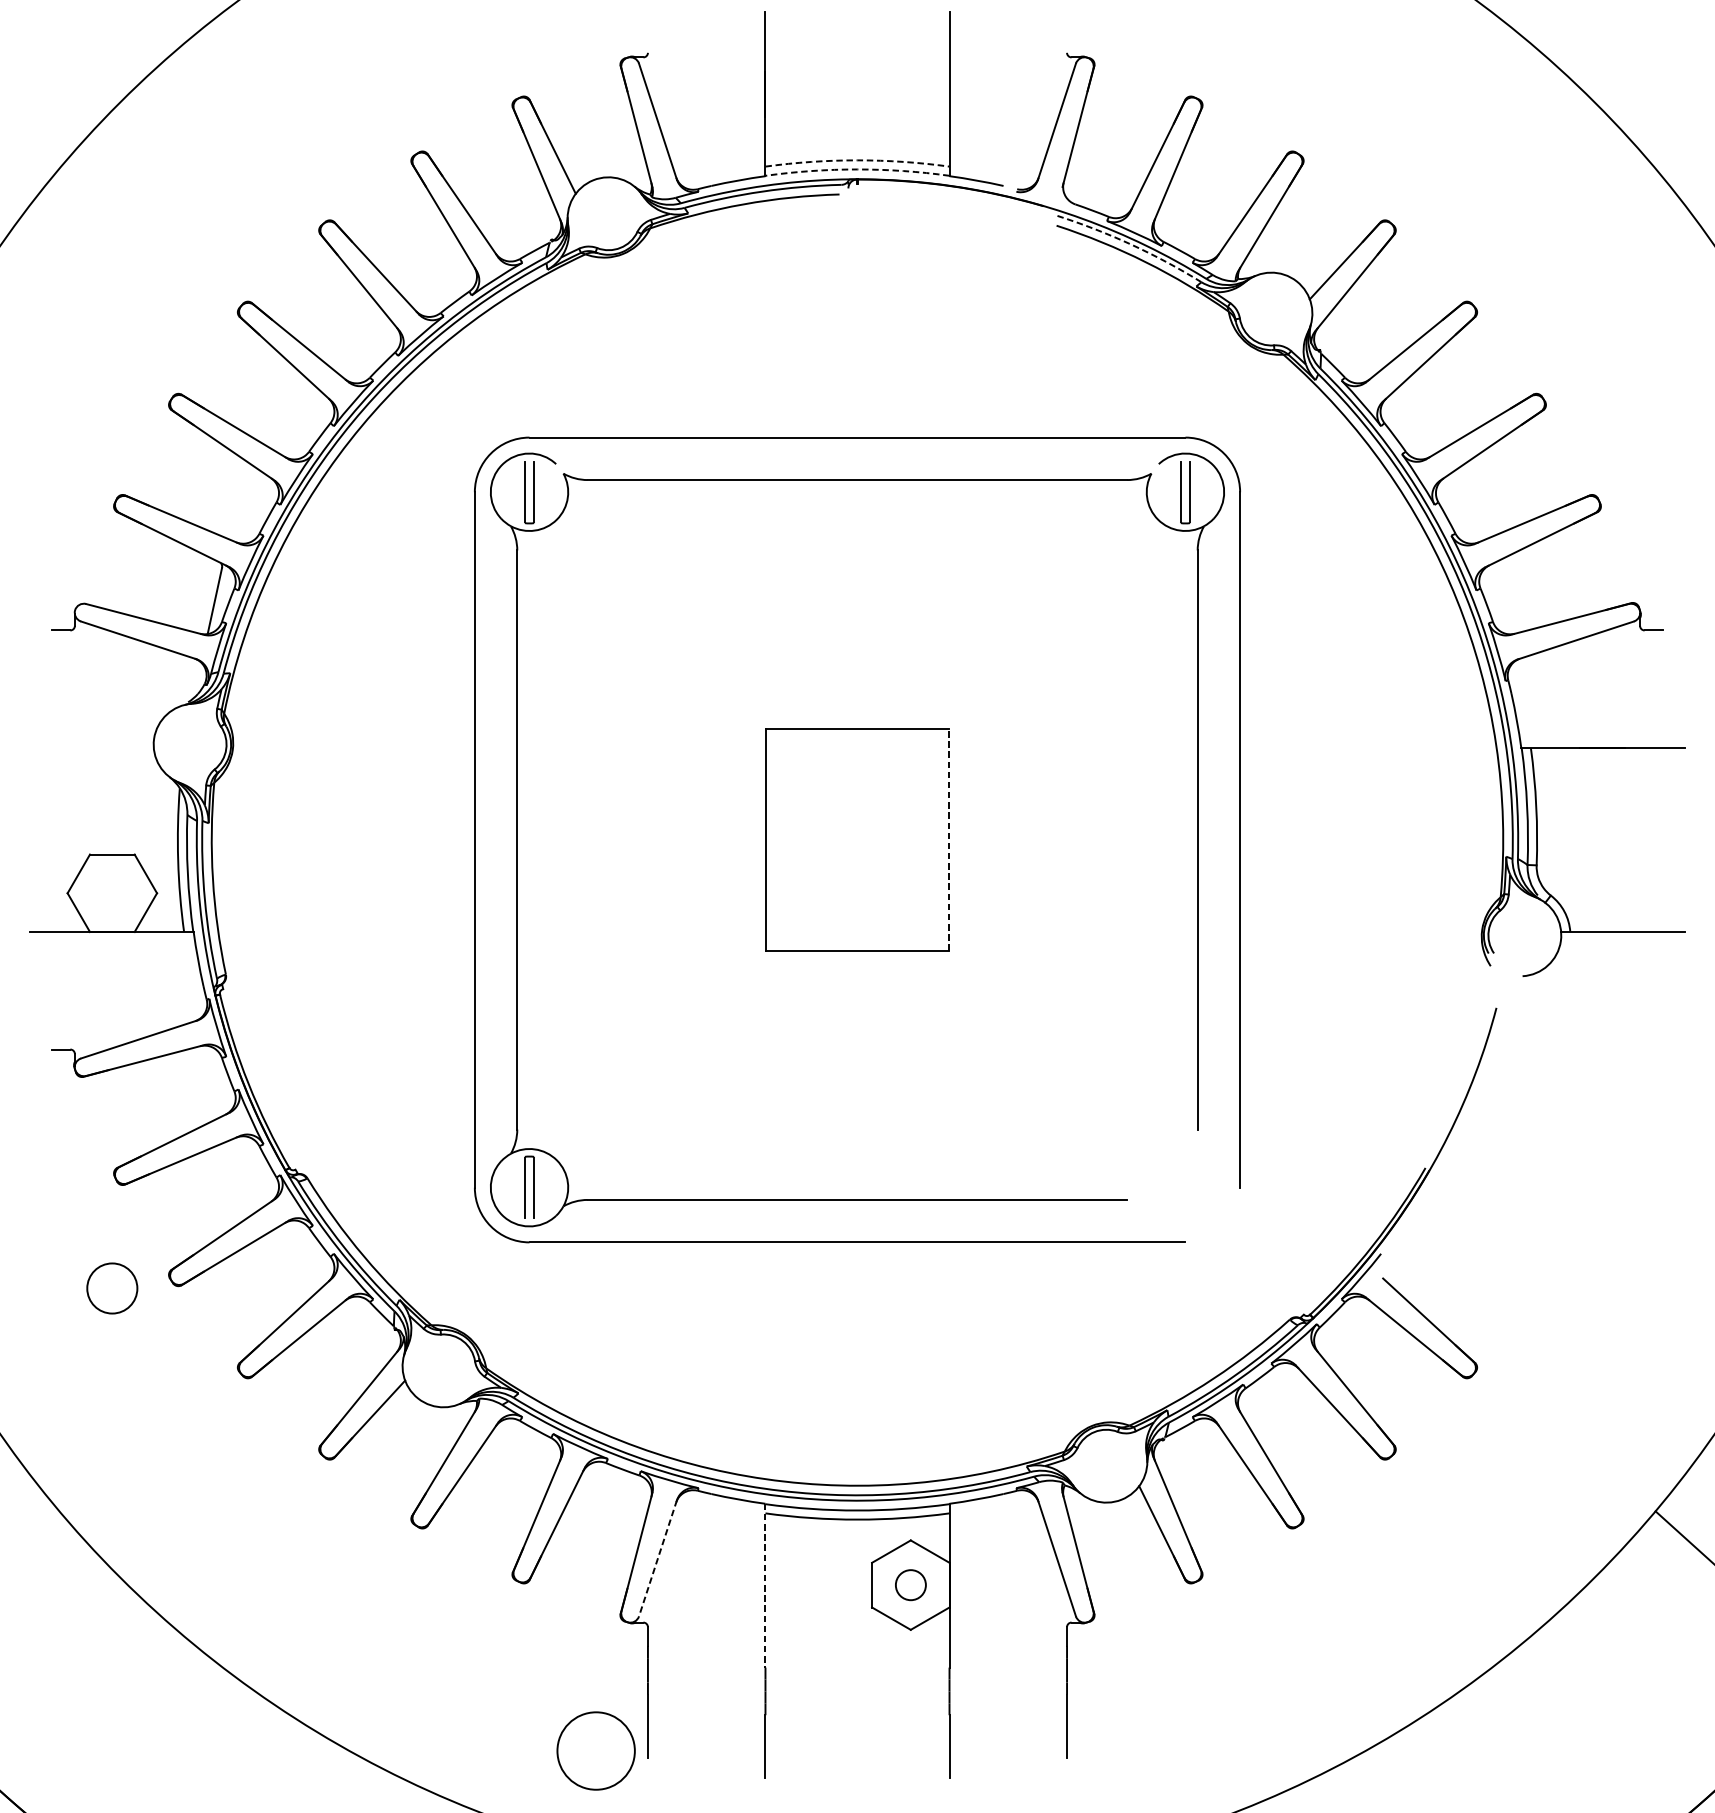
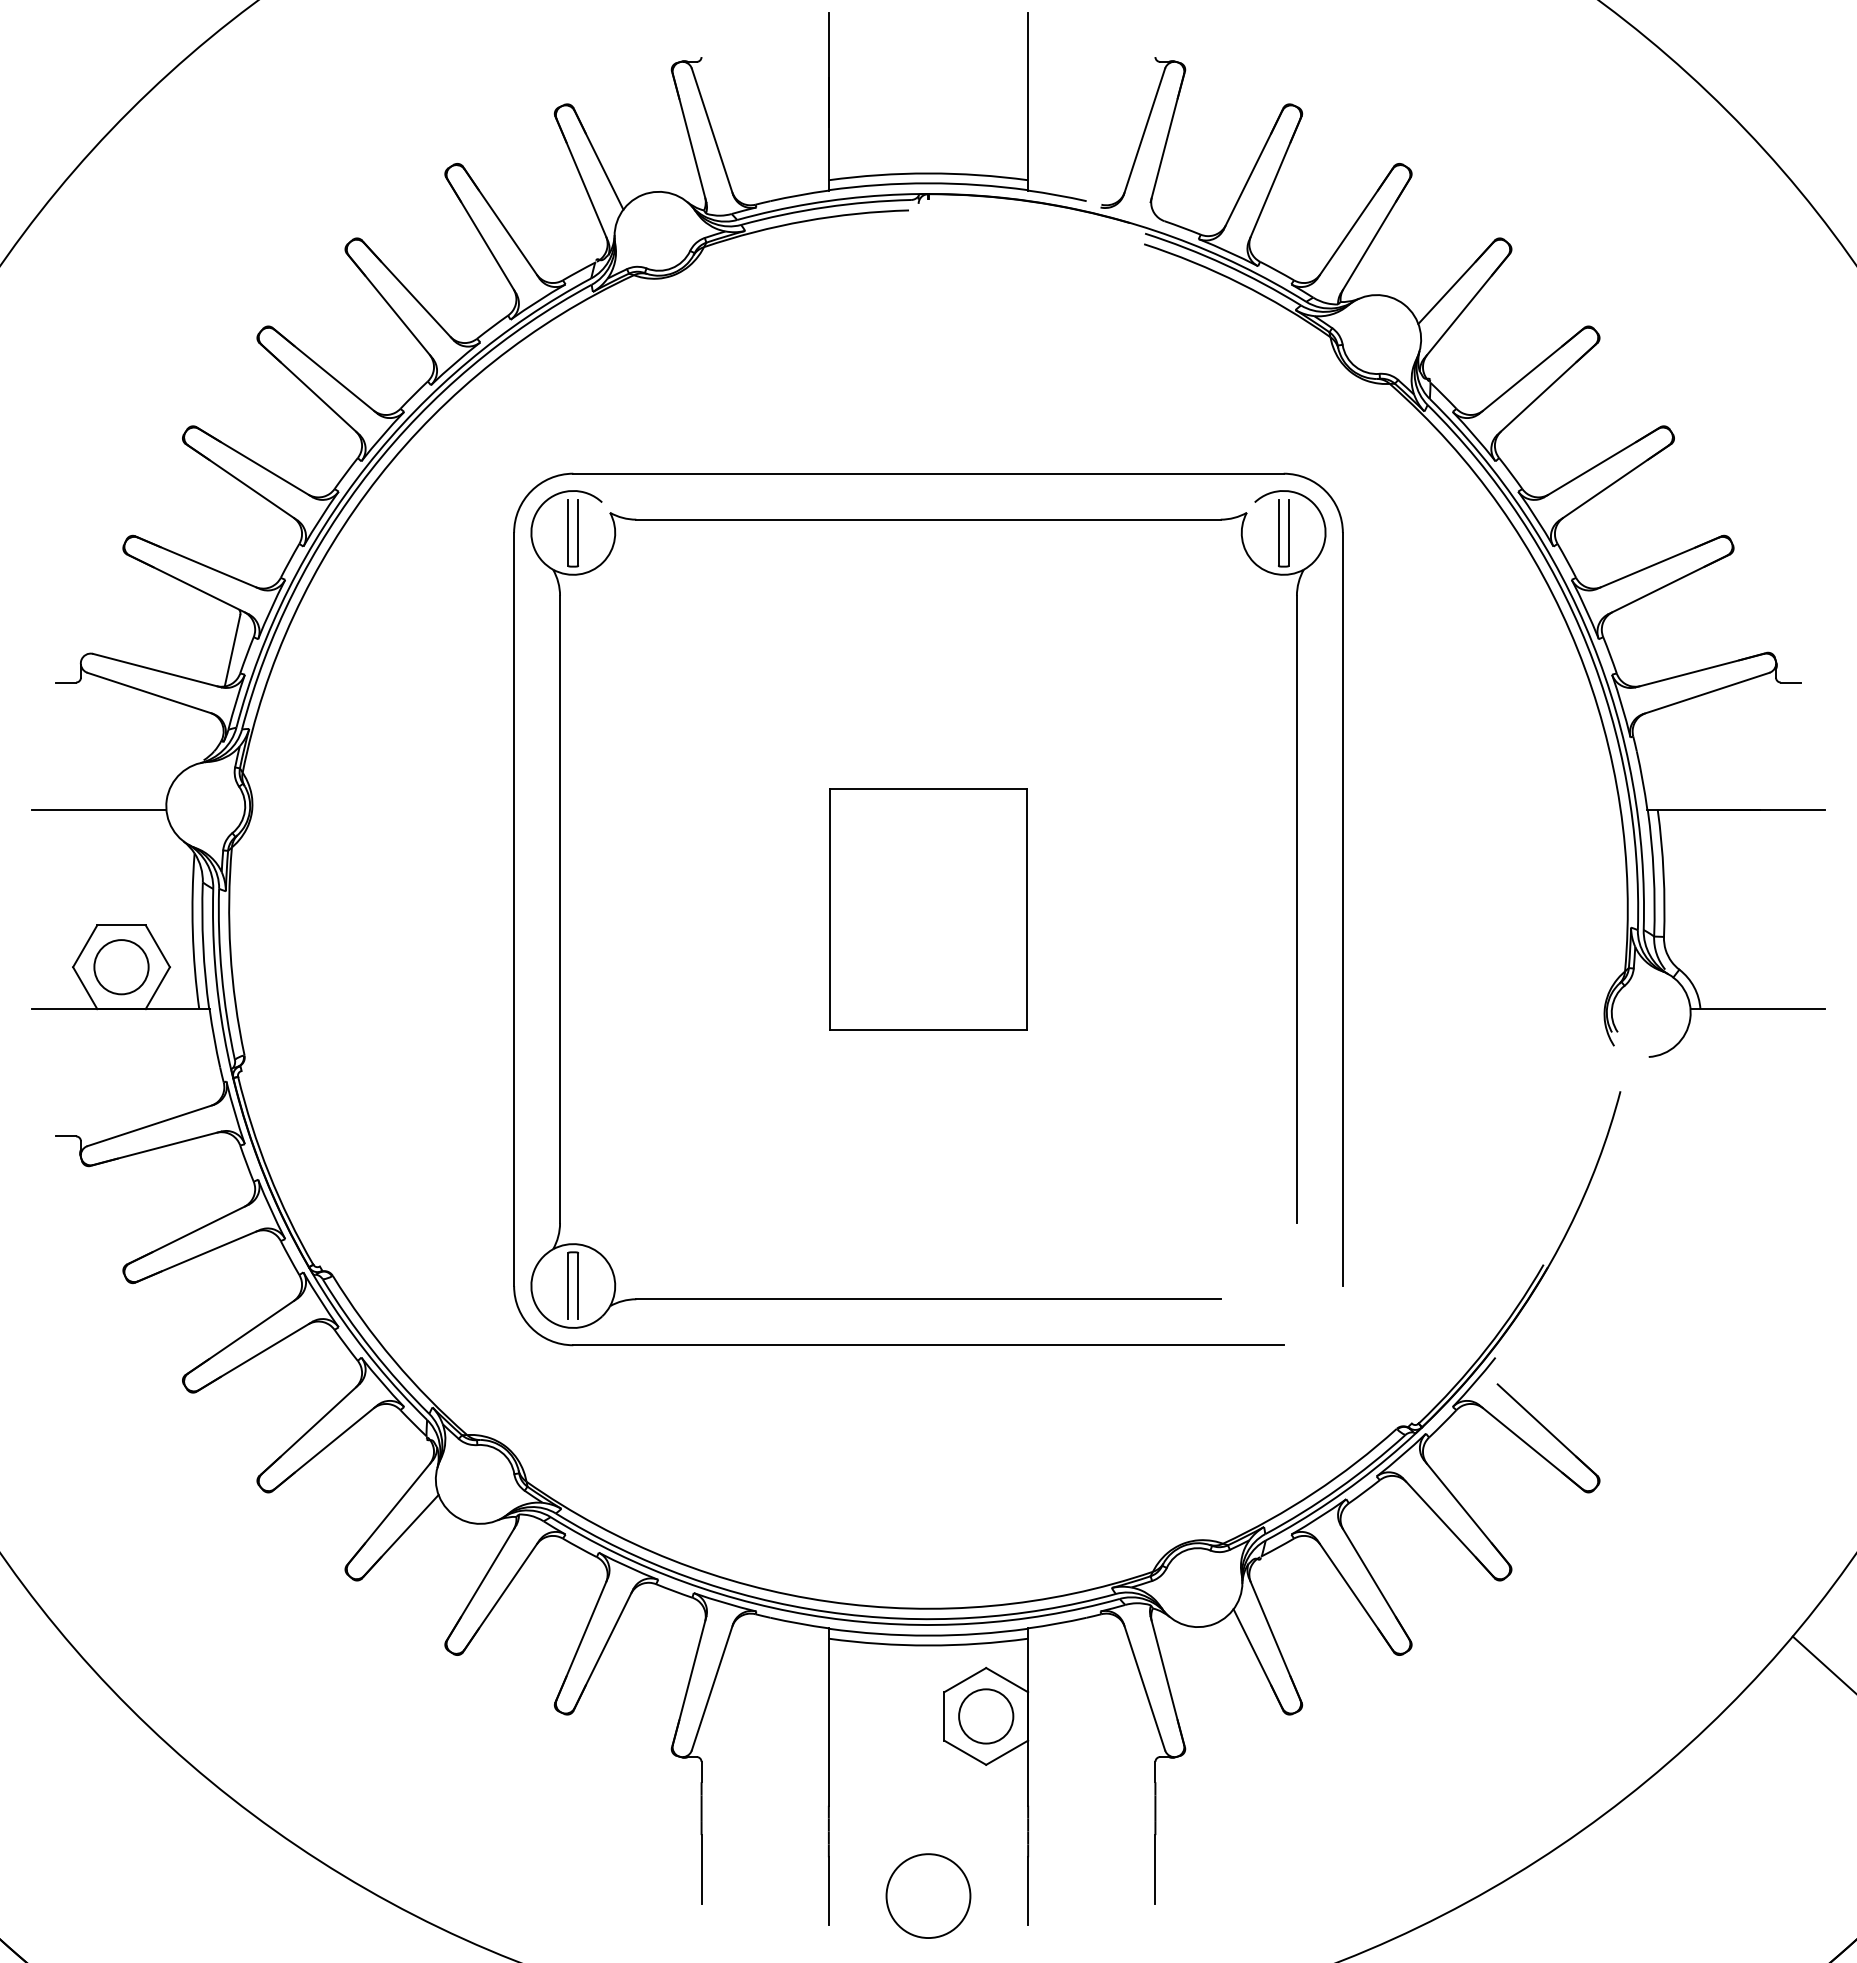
arc: (857, 160) -> (928, 173), dashed -> solid
arc: (857, 169) -> (928, 183), dashed -> solid
arc: (1131, 244) -> (1225, 264), dashed -> solid
line: (92, 747) -> (99, 809), added
line: (948, 839) -> (1027, 908), dashed -> solid
circle: (112, 1288) -> (121, 967), moved
line: (658, 1558) -> (712, 1687), dashed -> solid
circle: (911, 1585) -> (986, 1716), size x1.67
line: (765, 1586) -> (828, 1717), dashed -> solid
circle: (596, 1750) -> (928, 1895), moved

